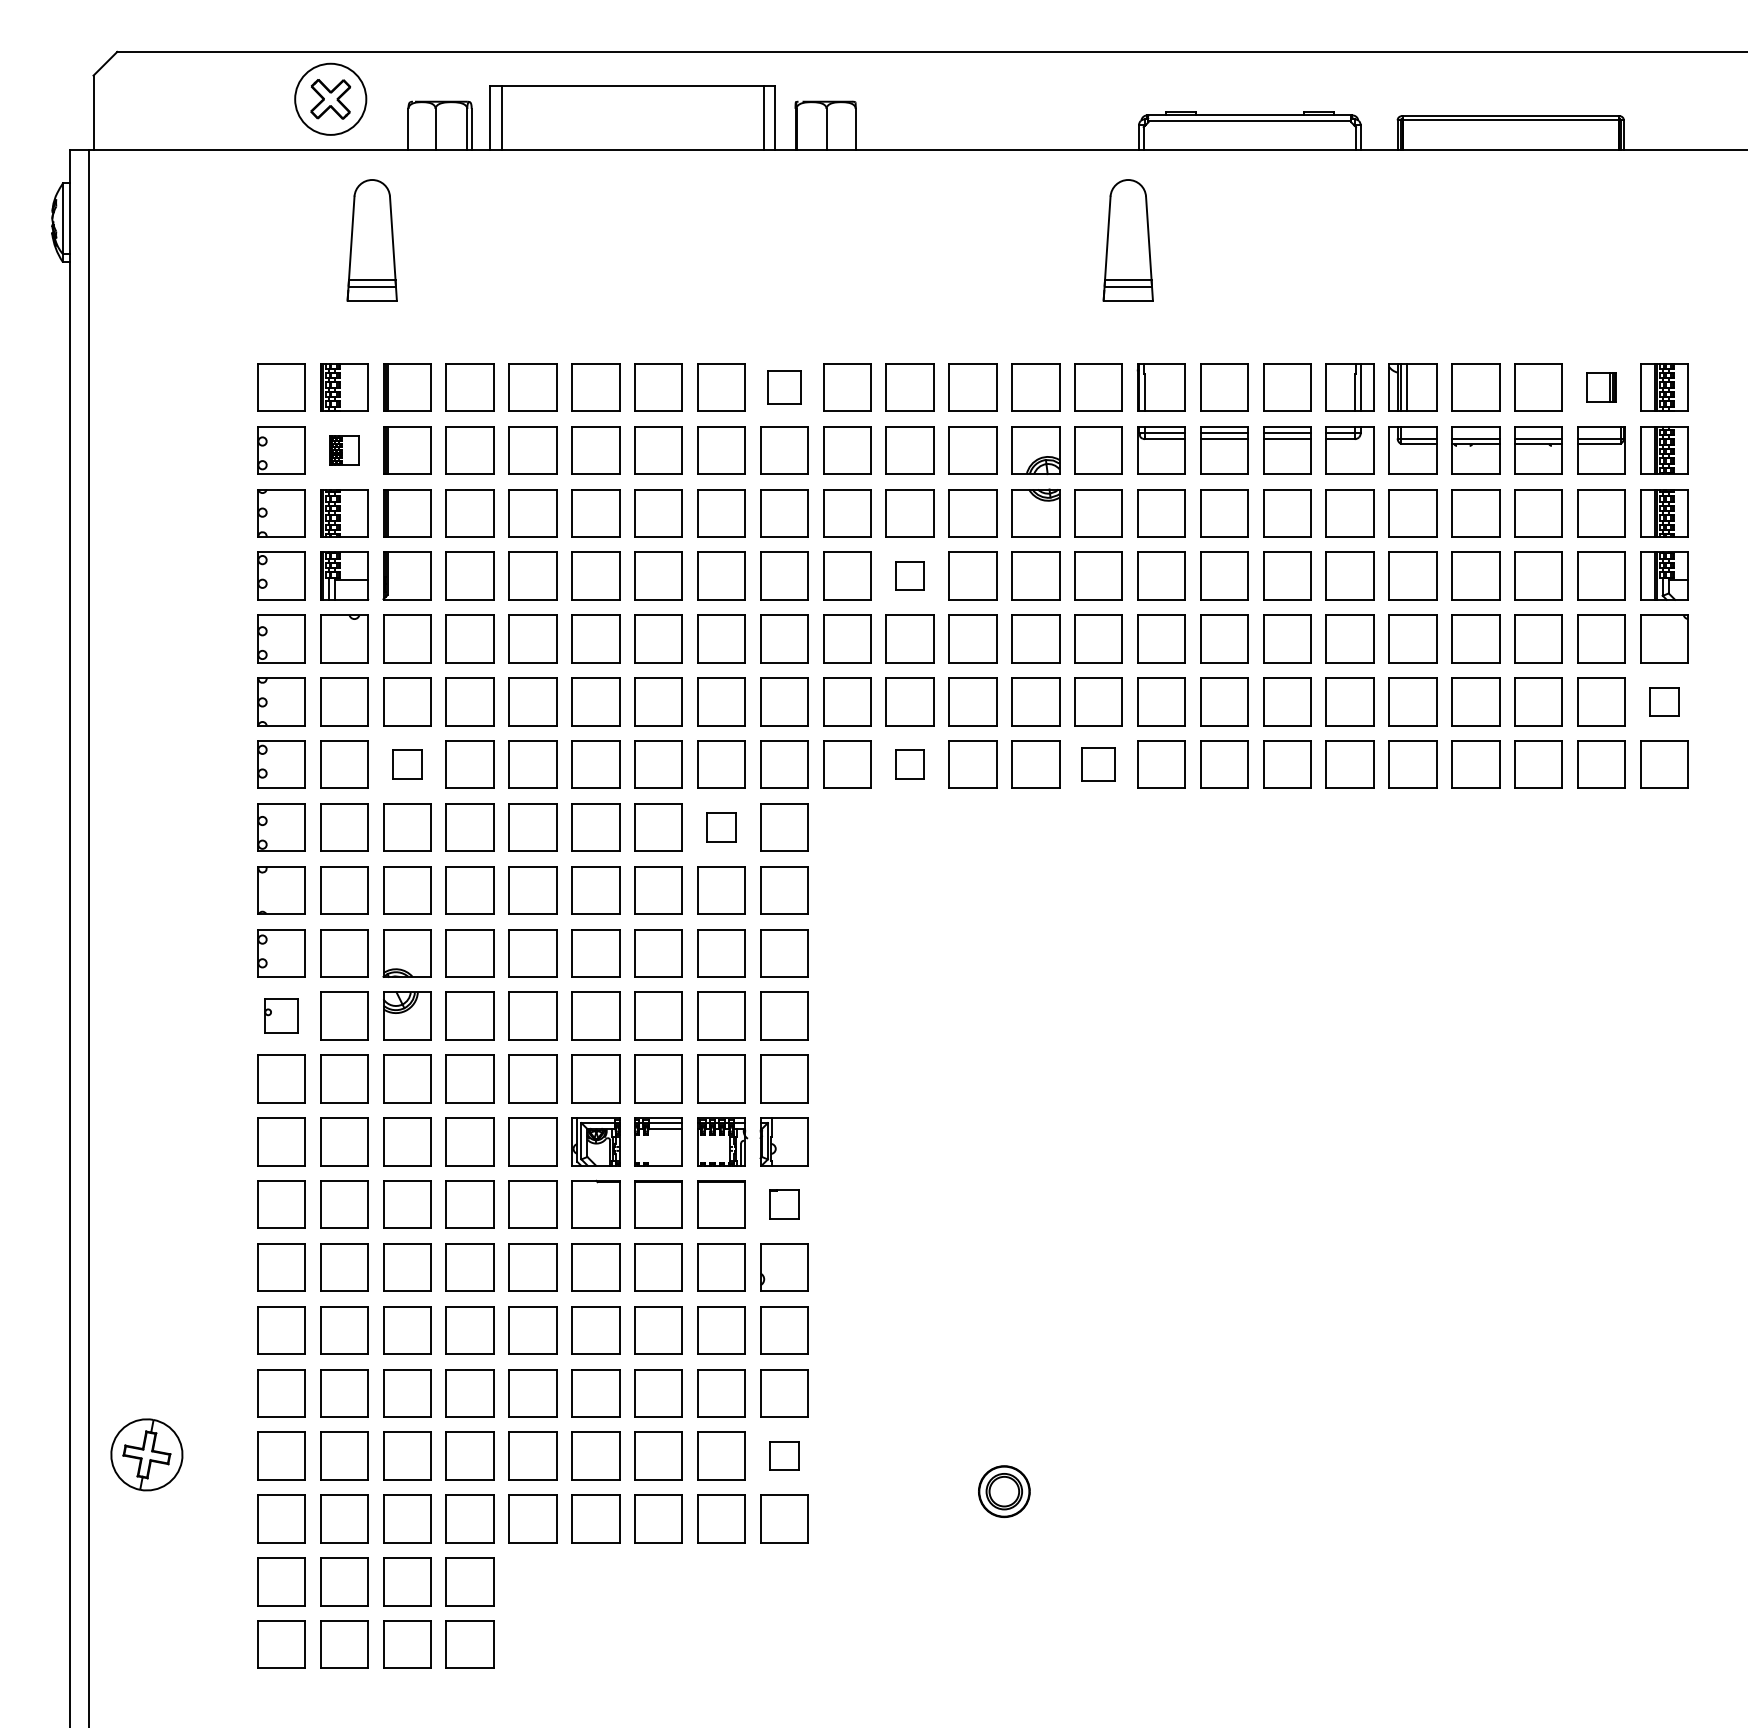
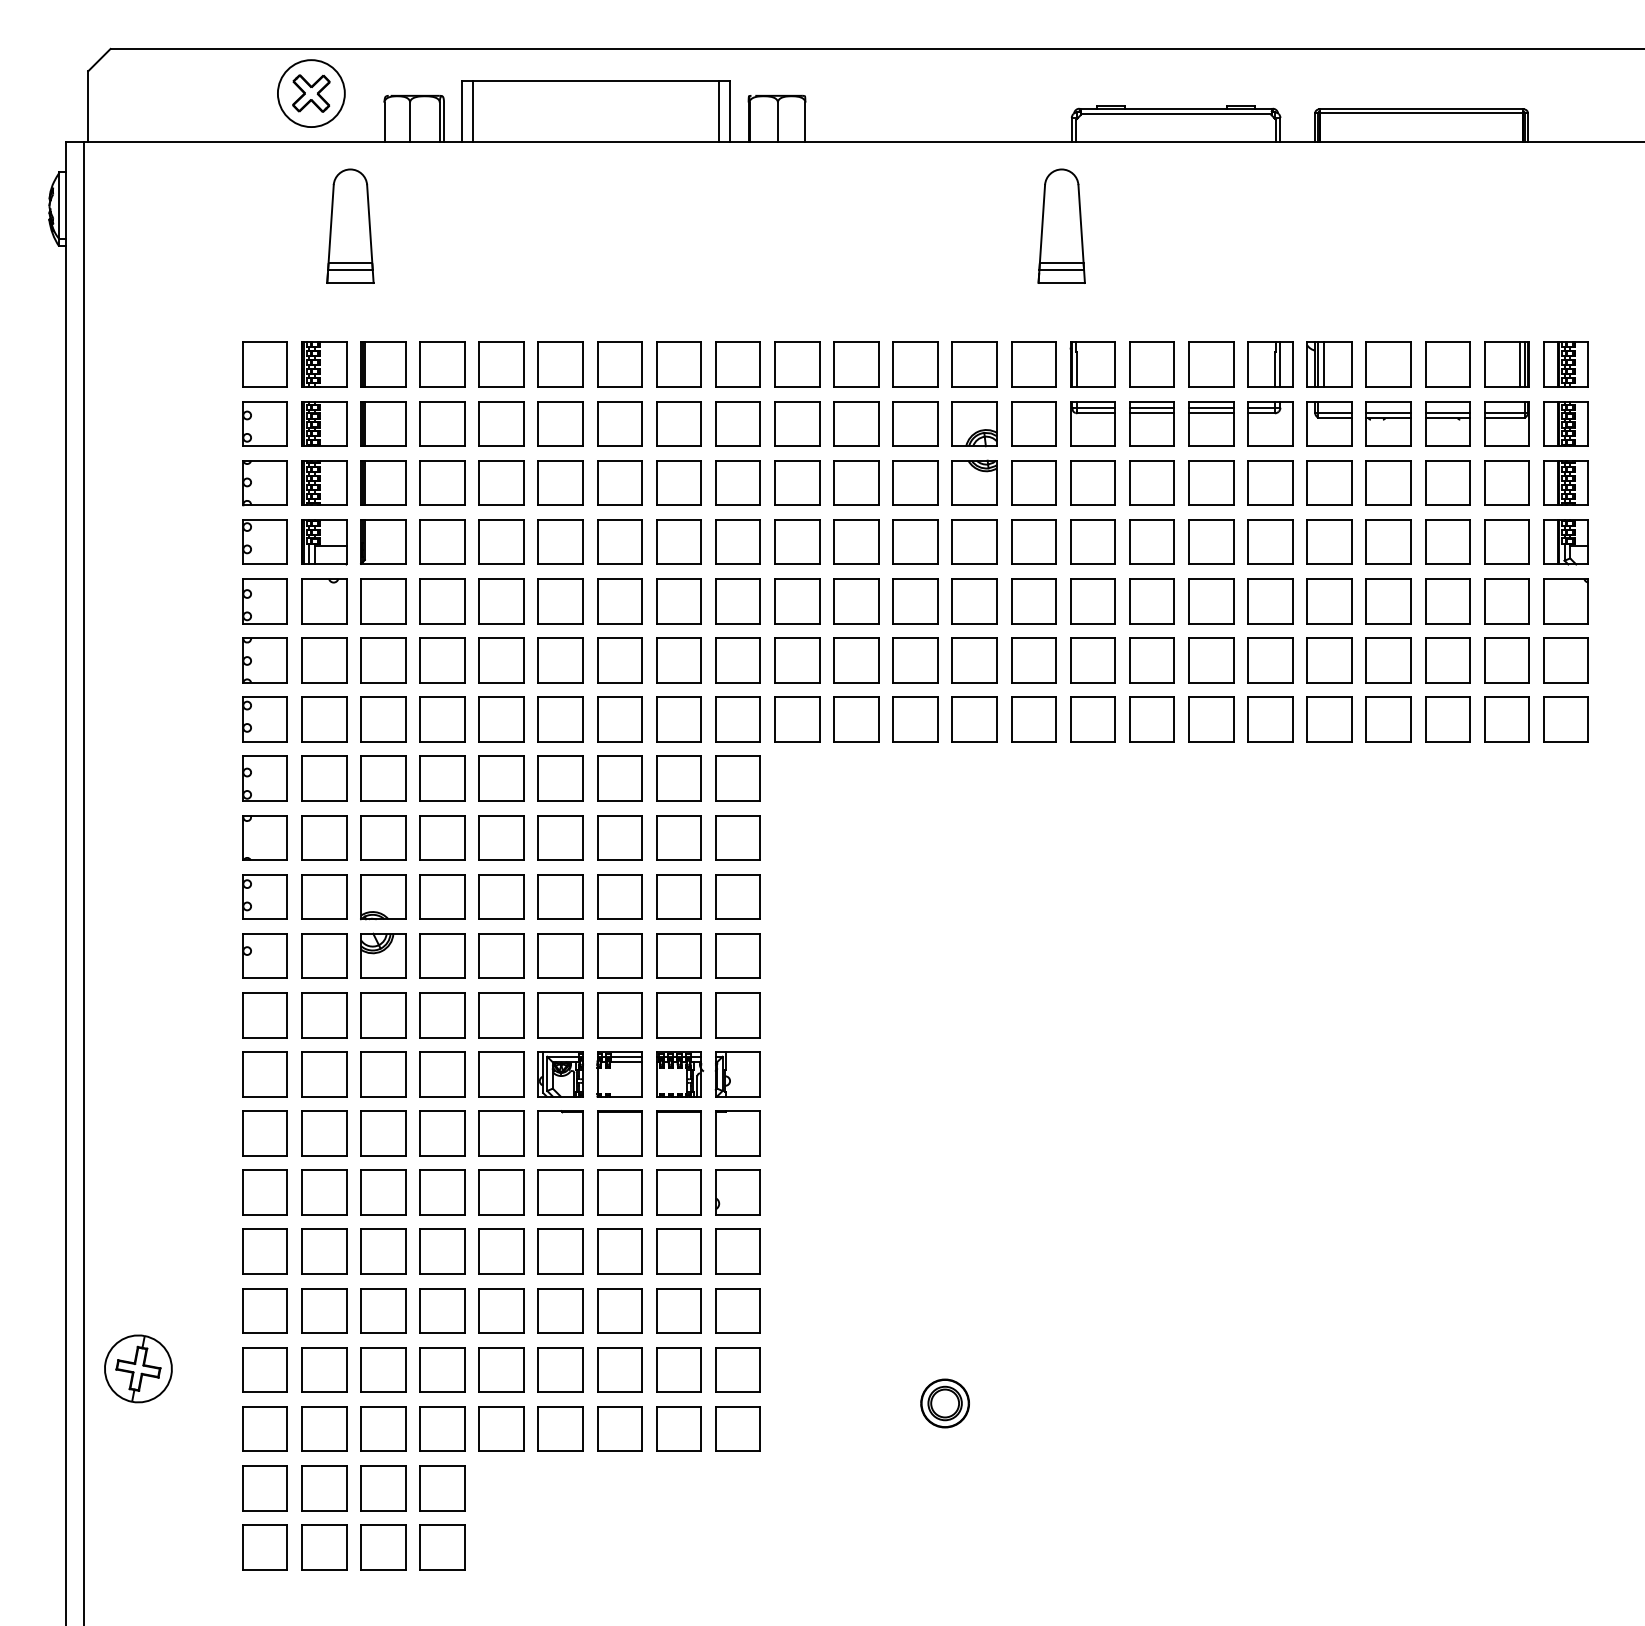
part: (783, 387) -> (737, 364), size x1.43
part: (1601, 387) -> (1506, 364), size x1.67
part: (344, 450) -> (324, 423), size x1.67
part: (910, 575) -> (856, 541), size x1.67
part: (1663, 701) -> (1565, 660), size x1.67
part: (407, 764) -> (383, 719), size x1.67
part: (910, 764) -> (856, 719), size x1.67
part: (1098, 764) -> (1033, 719), size x1.43
part: (720, 827) -> (678, 778), size x1.67
part: (280, 1015) -> (264, 955), size x1.43
part: (783, 1204) -> (737, 1133), size x1.67
part: (783, 1455) -> (737, 1369), size x1.67

